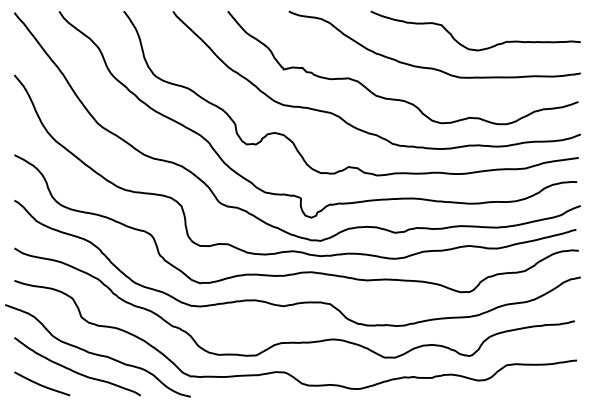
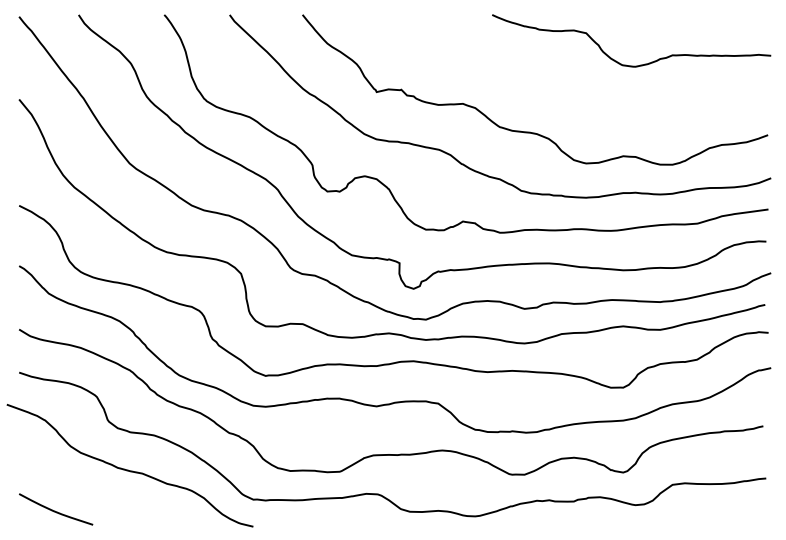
curve: (432, 67) -> (574, 89), removed
curve: (74, 370) -> (98, 491), removed

